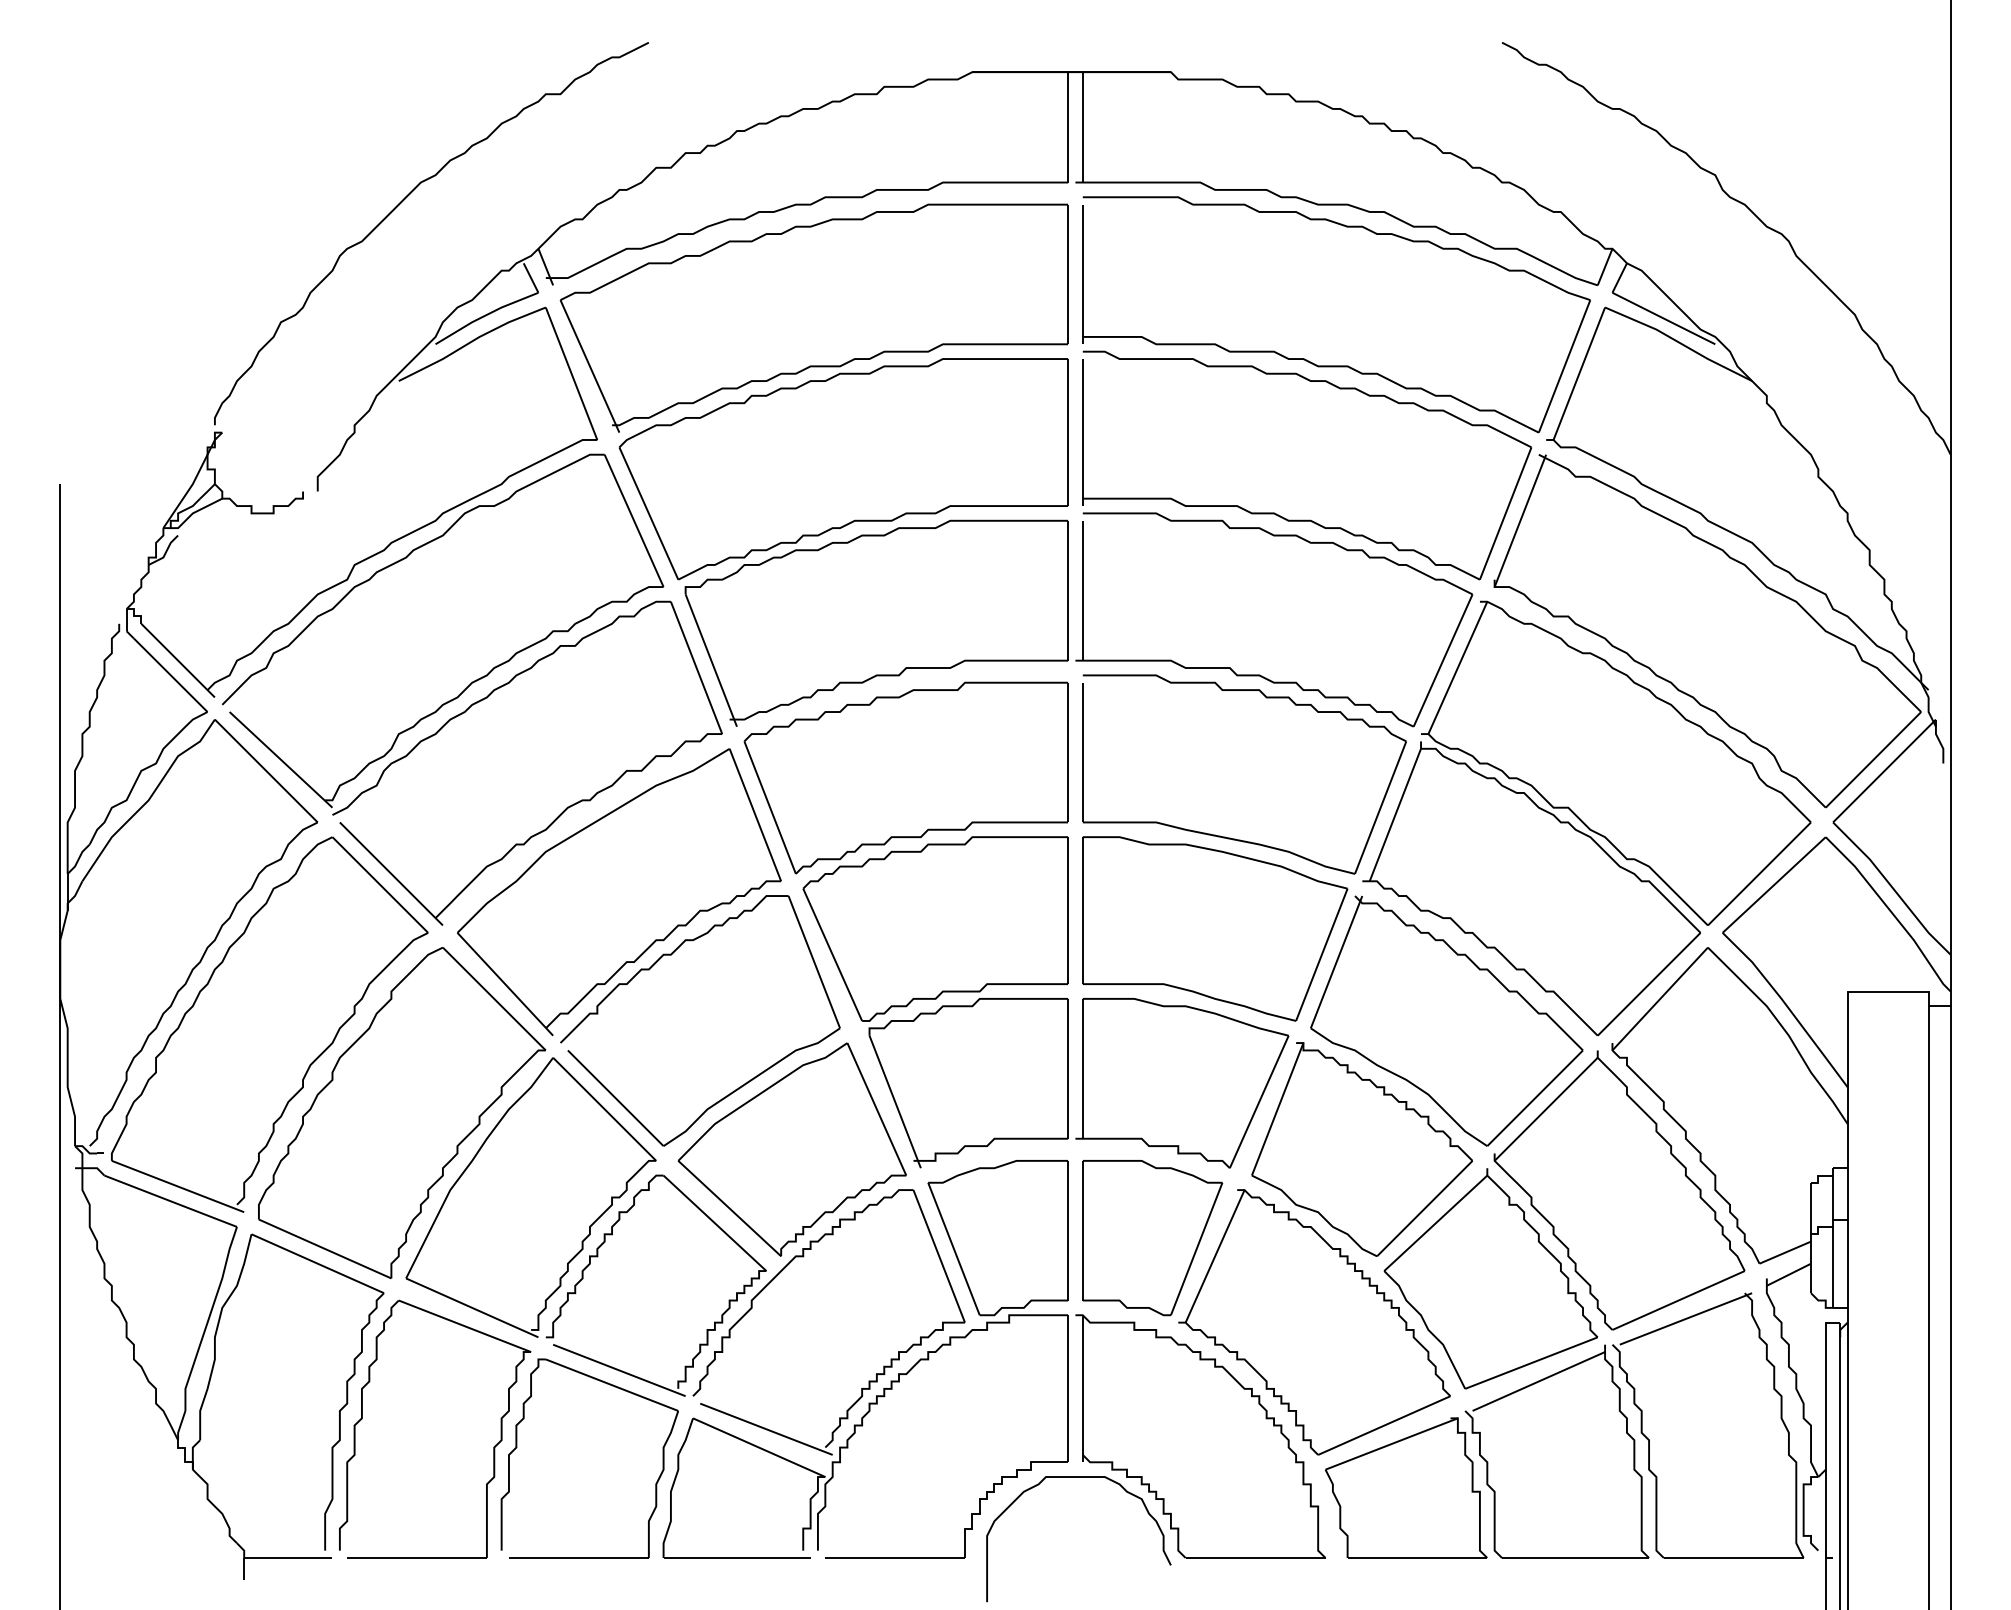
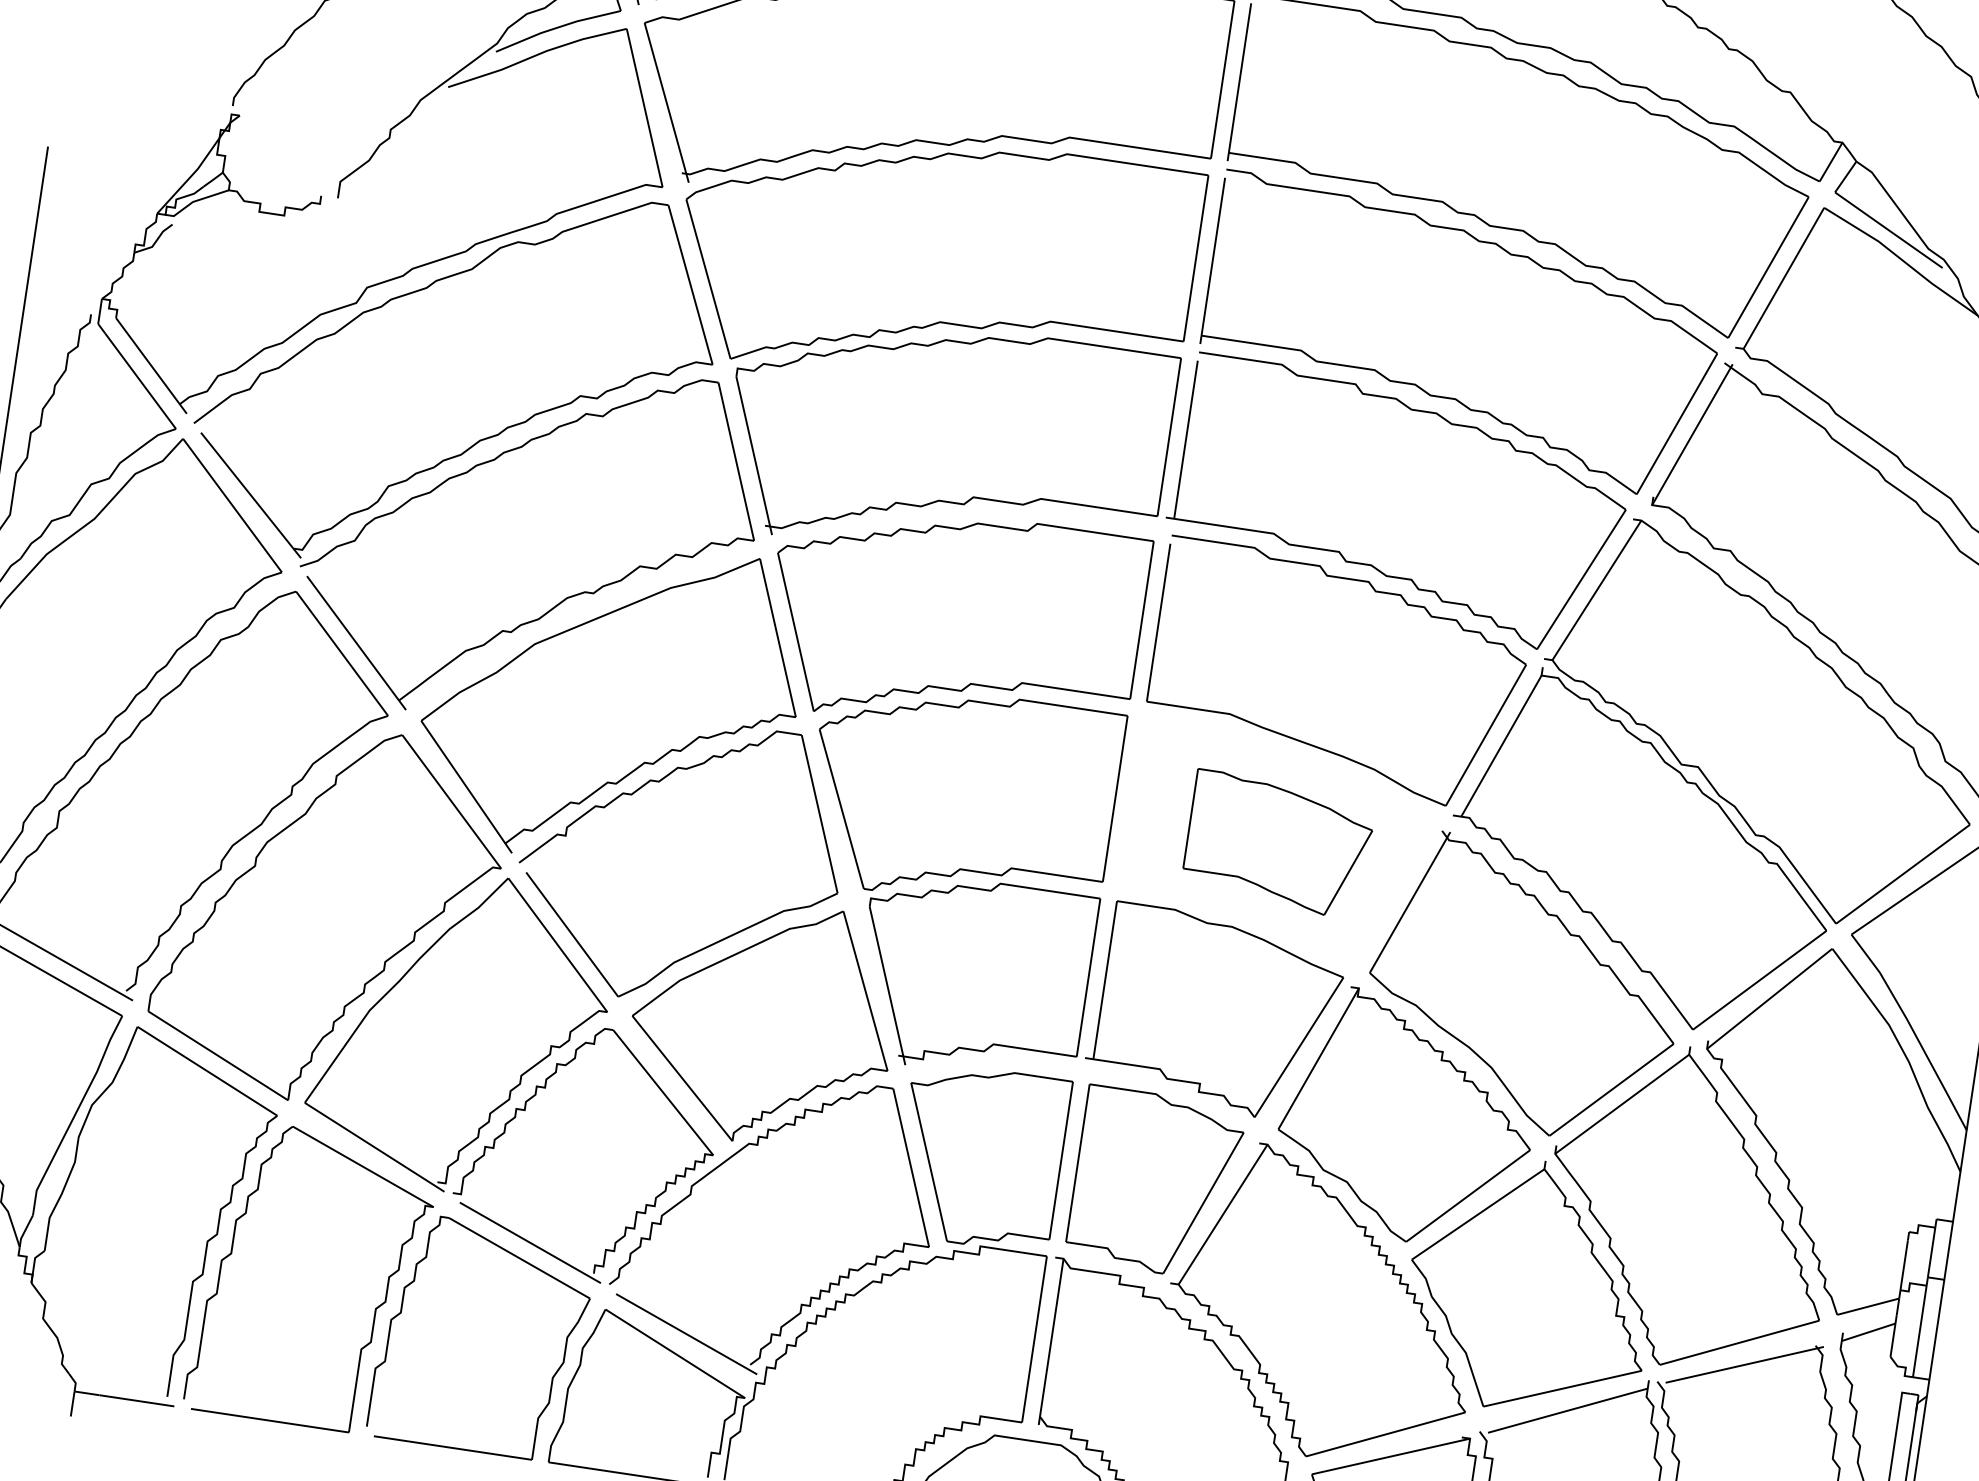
part: (1215, 928) -> (1278, 843), size x0.6

